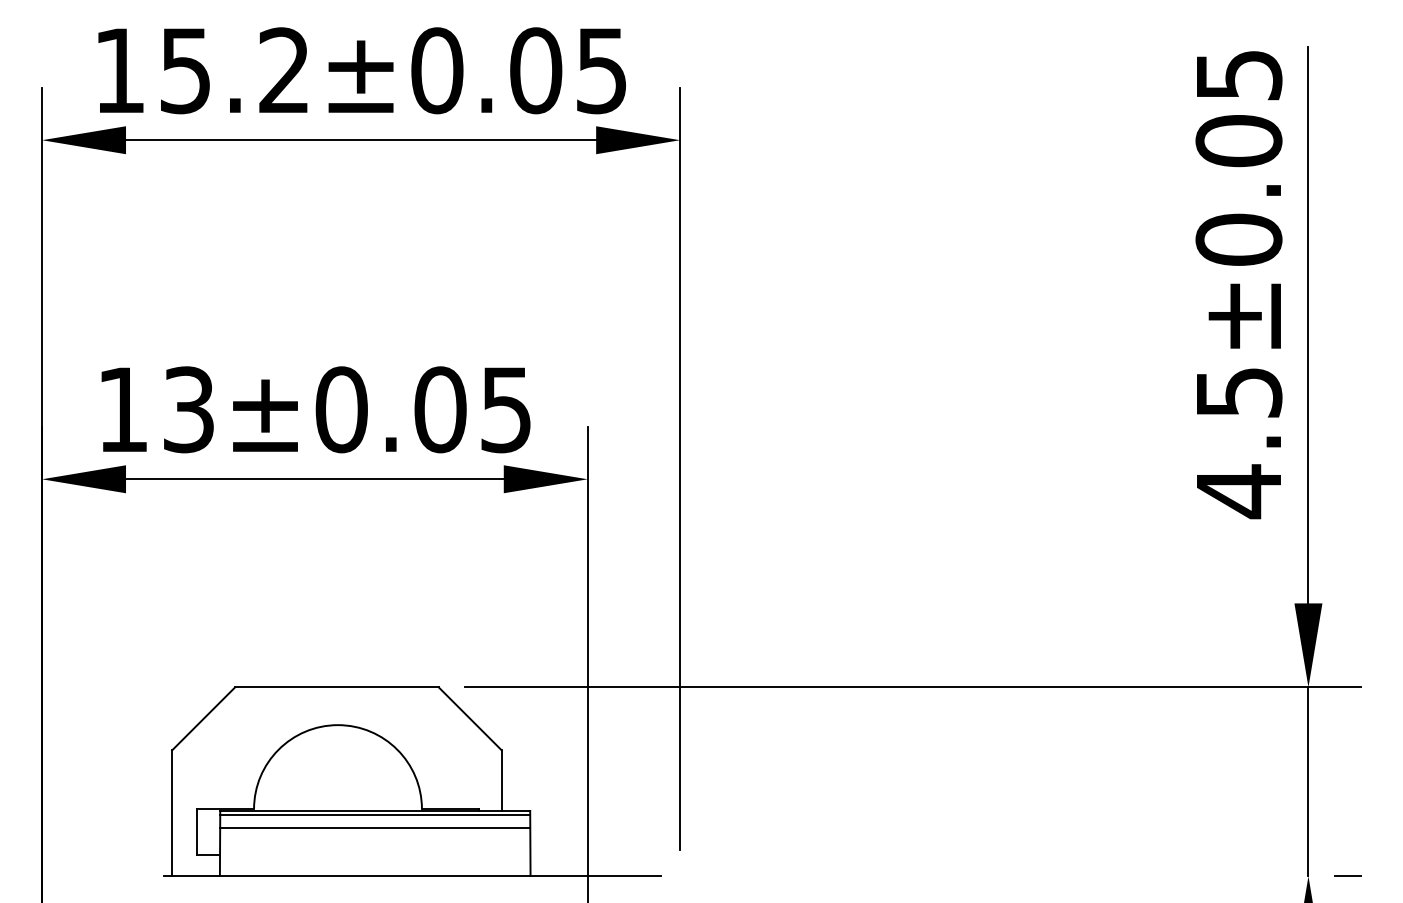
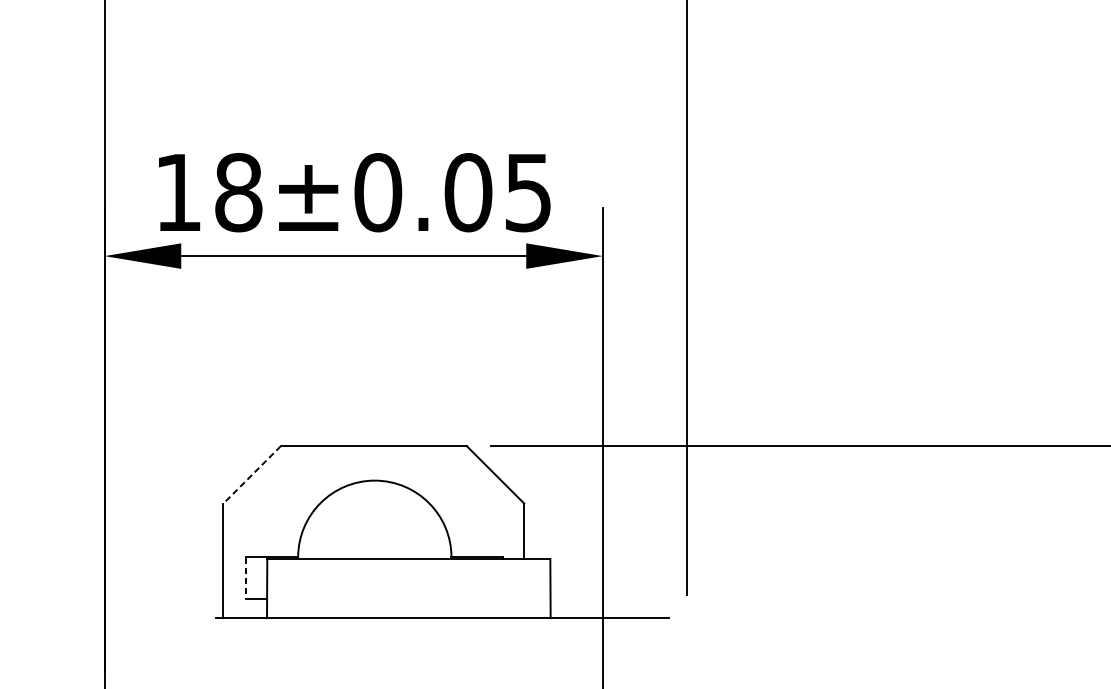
text: (188, 409) -> (238, 192), 13±0.05 -> 18±0.05
line: (203, 718) -> (251, 474), solid -> dashed
line: (375, 814) -> (409, 562), removed
line: (375, 827) -> (409, 574), removed
line: (197, 832) -> (246, 578), solid -> dashed

